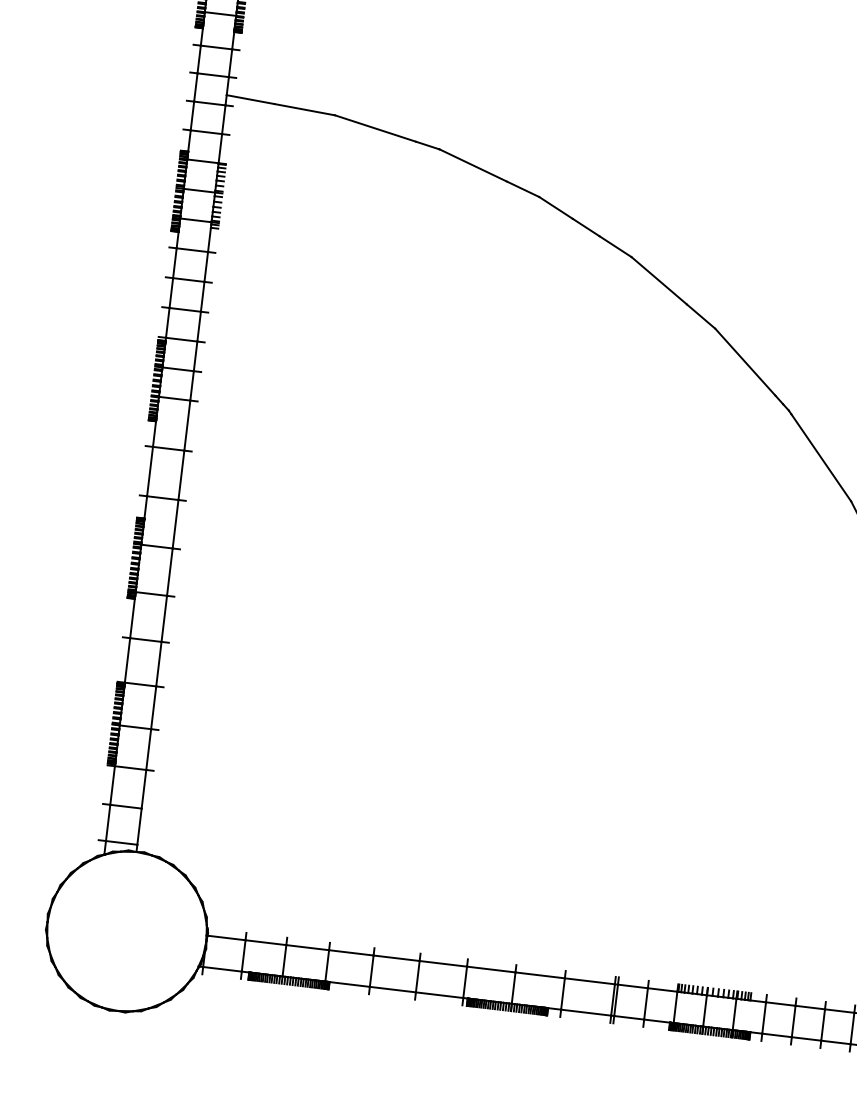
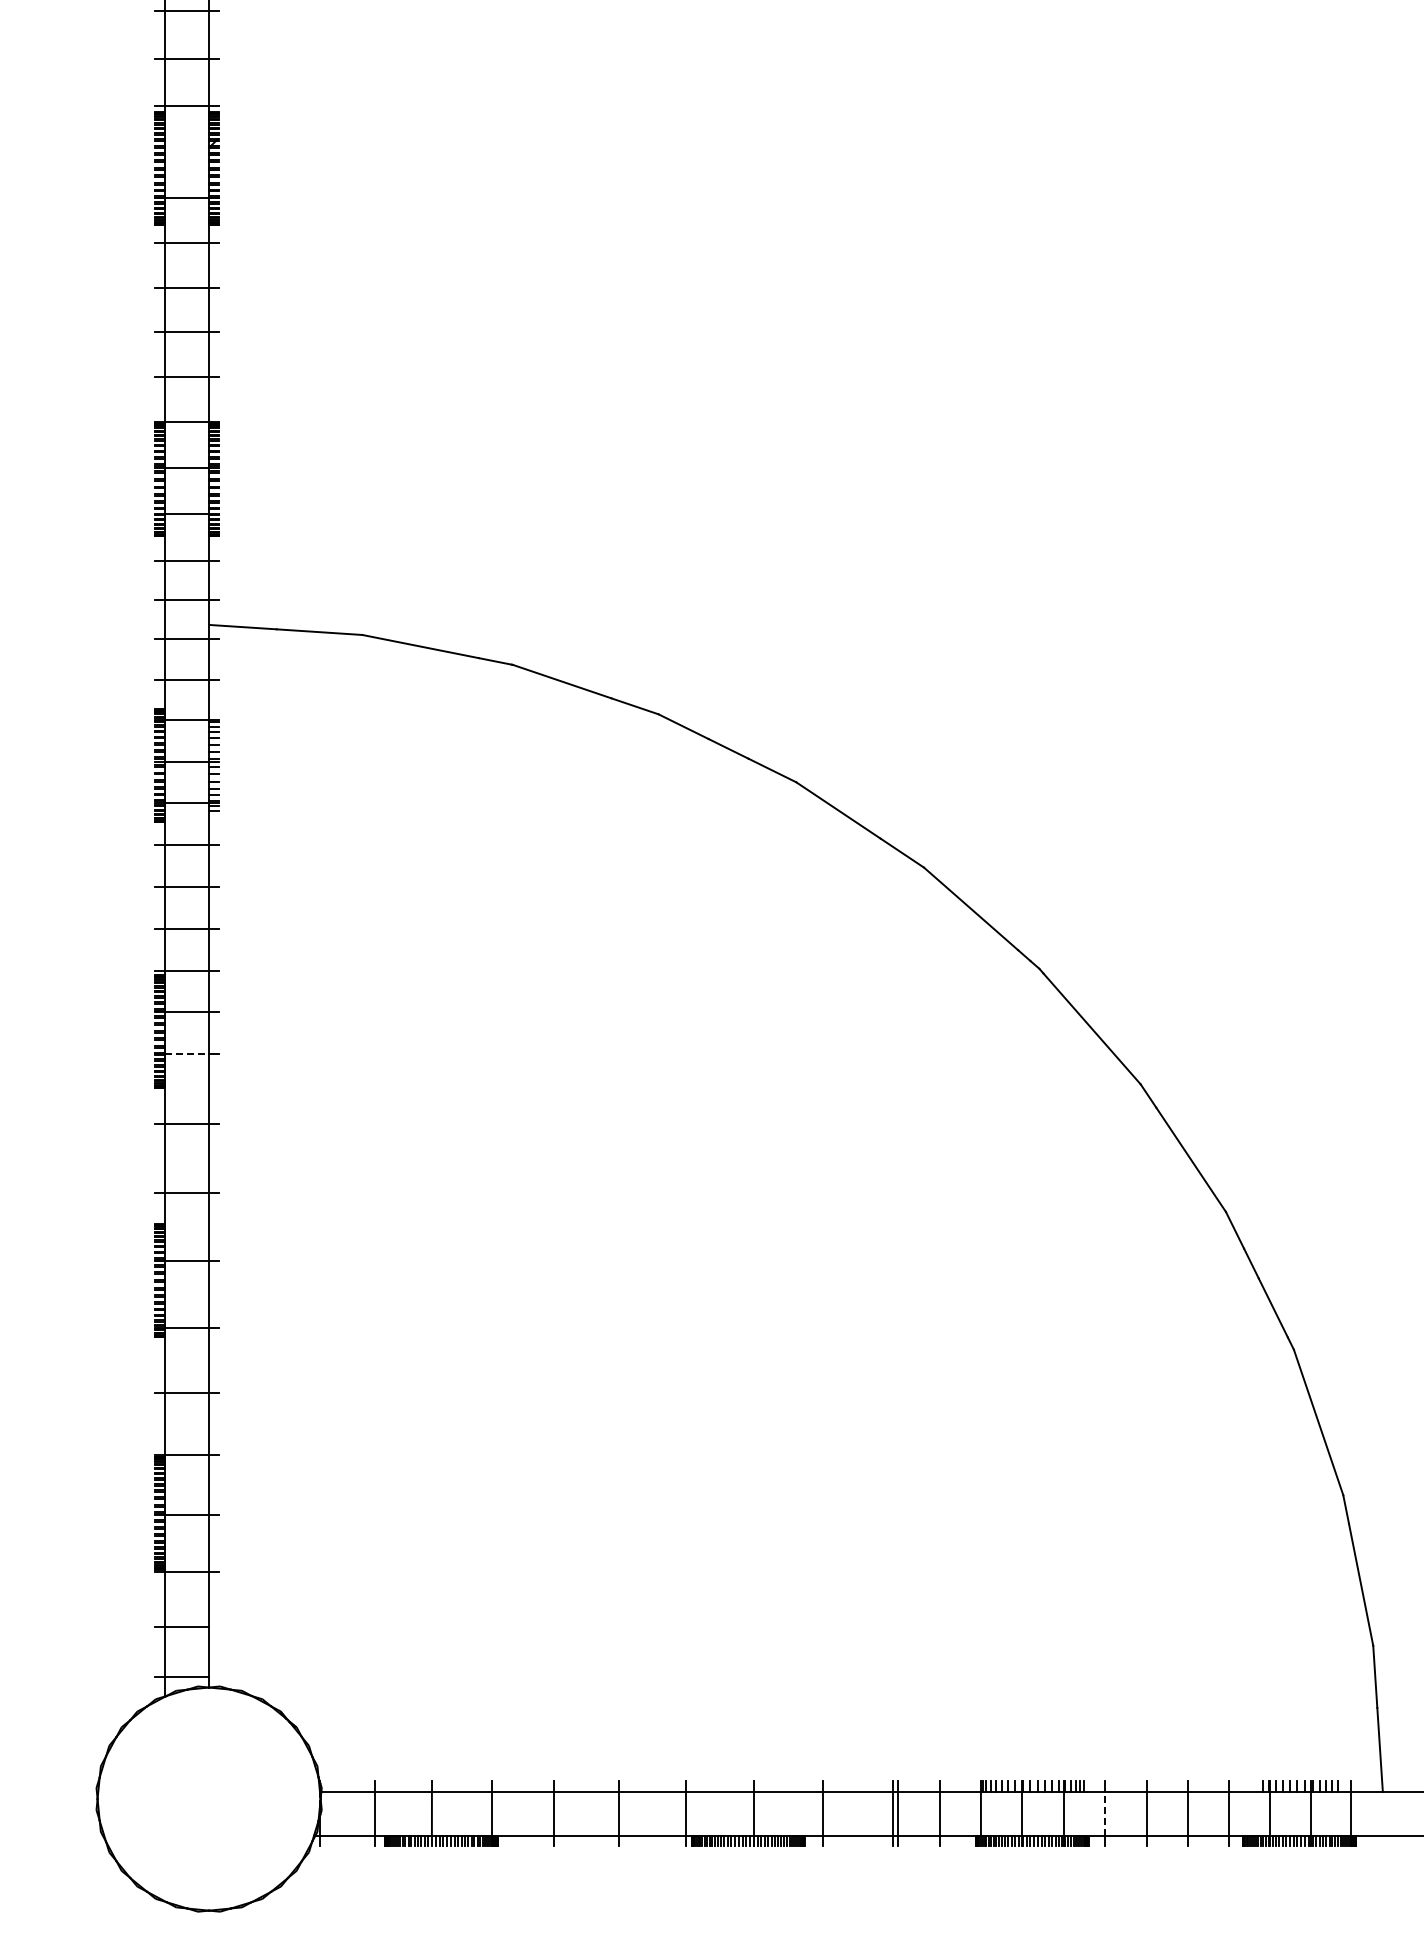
line: (174, 398) -> (187, 1053), solid -> dashed
line: (764, 1017) -> (1105, 1813), solid -> dashed

